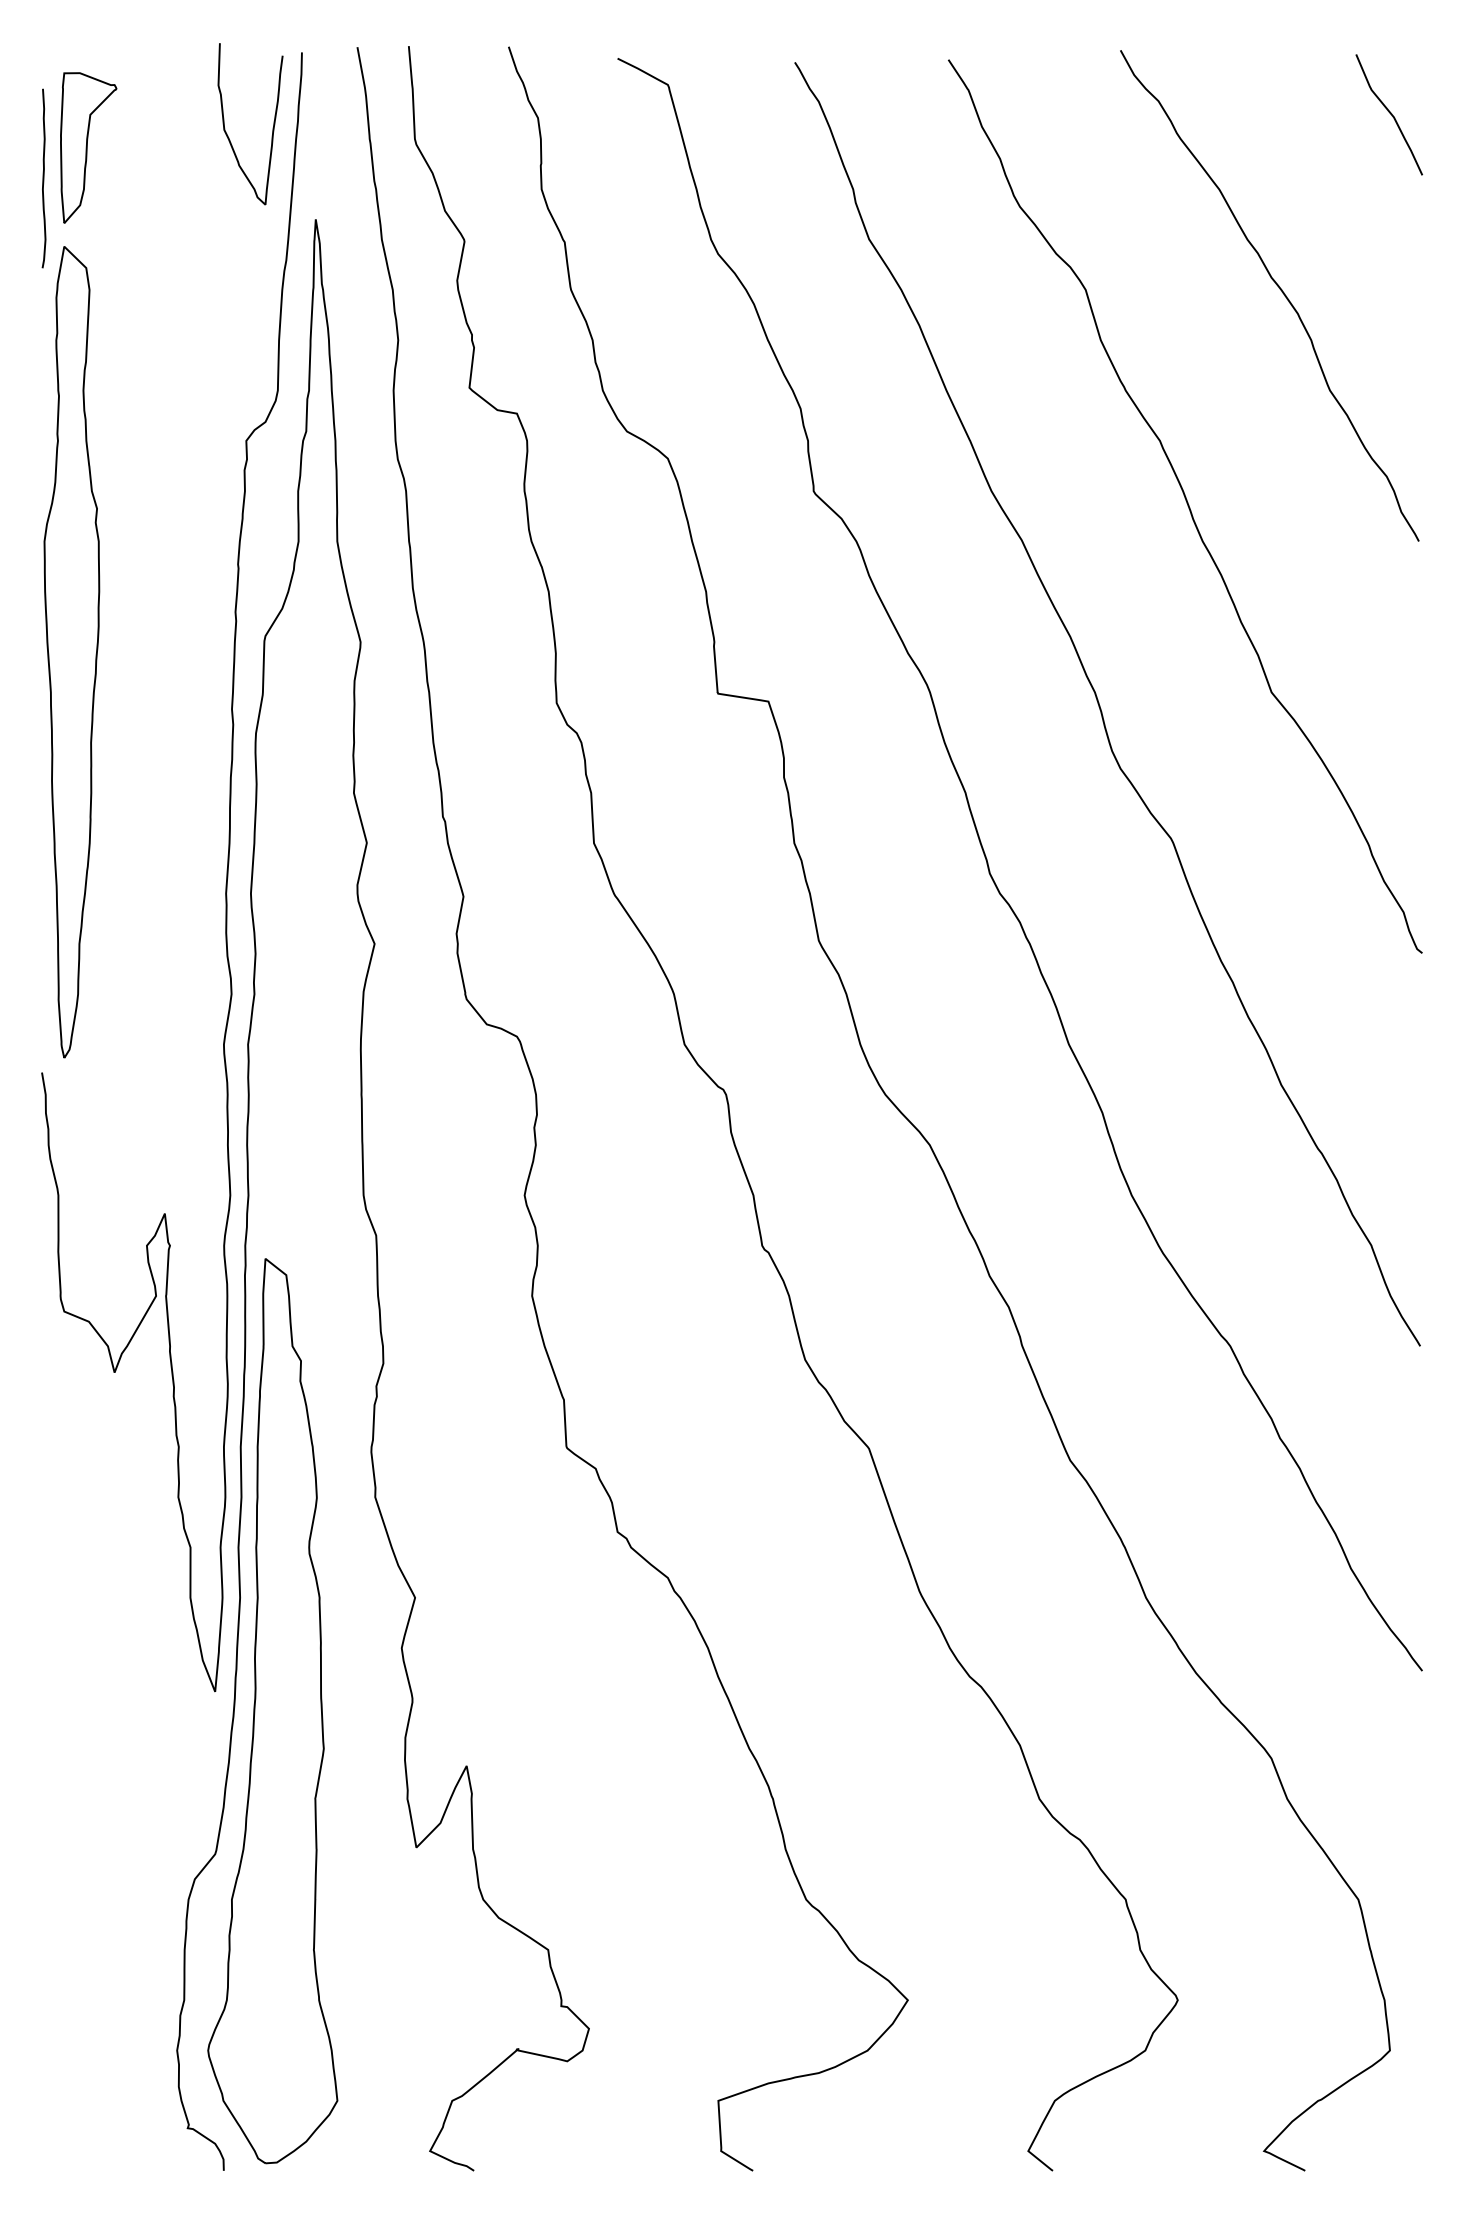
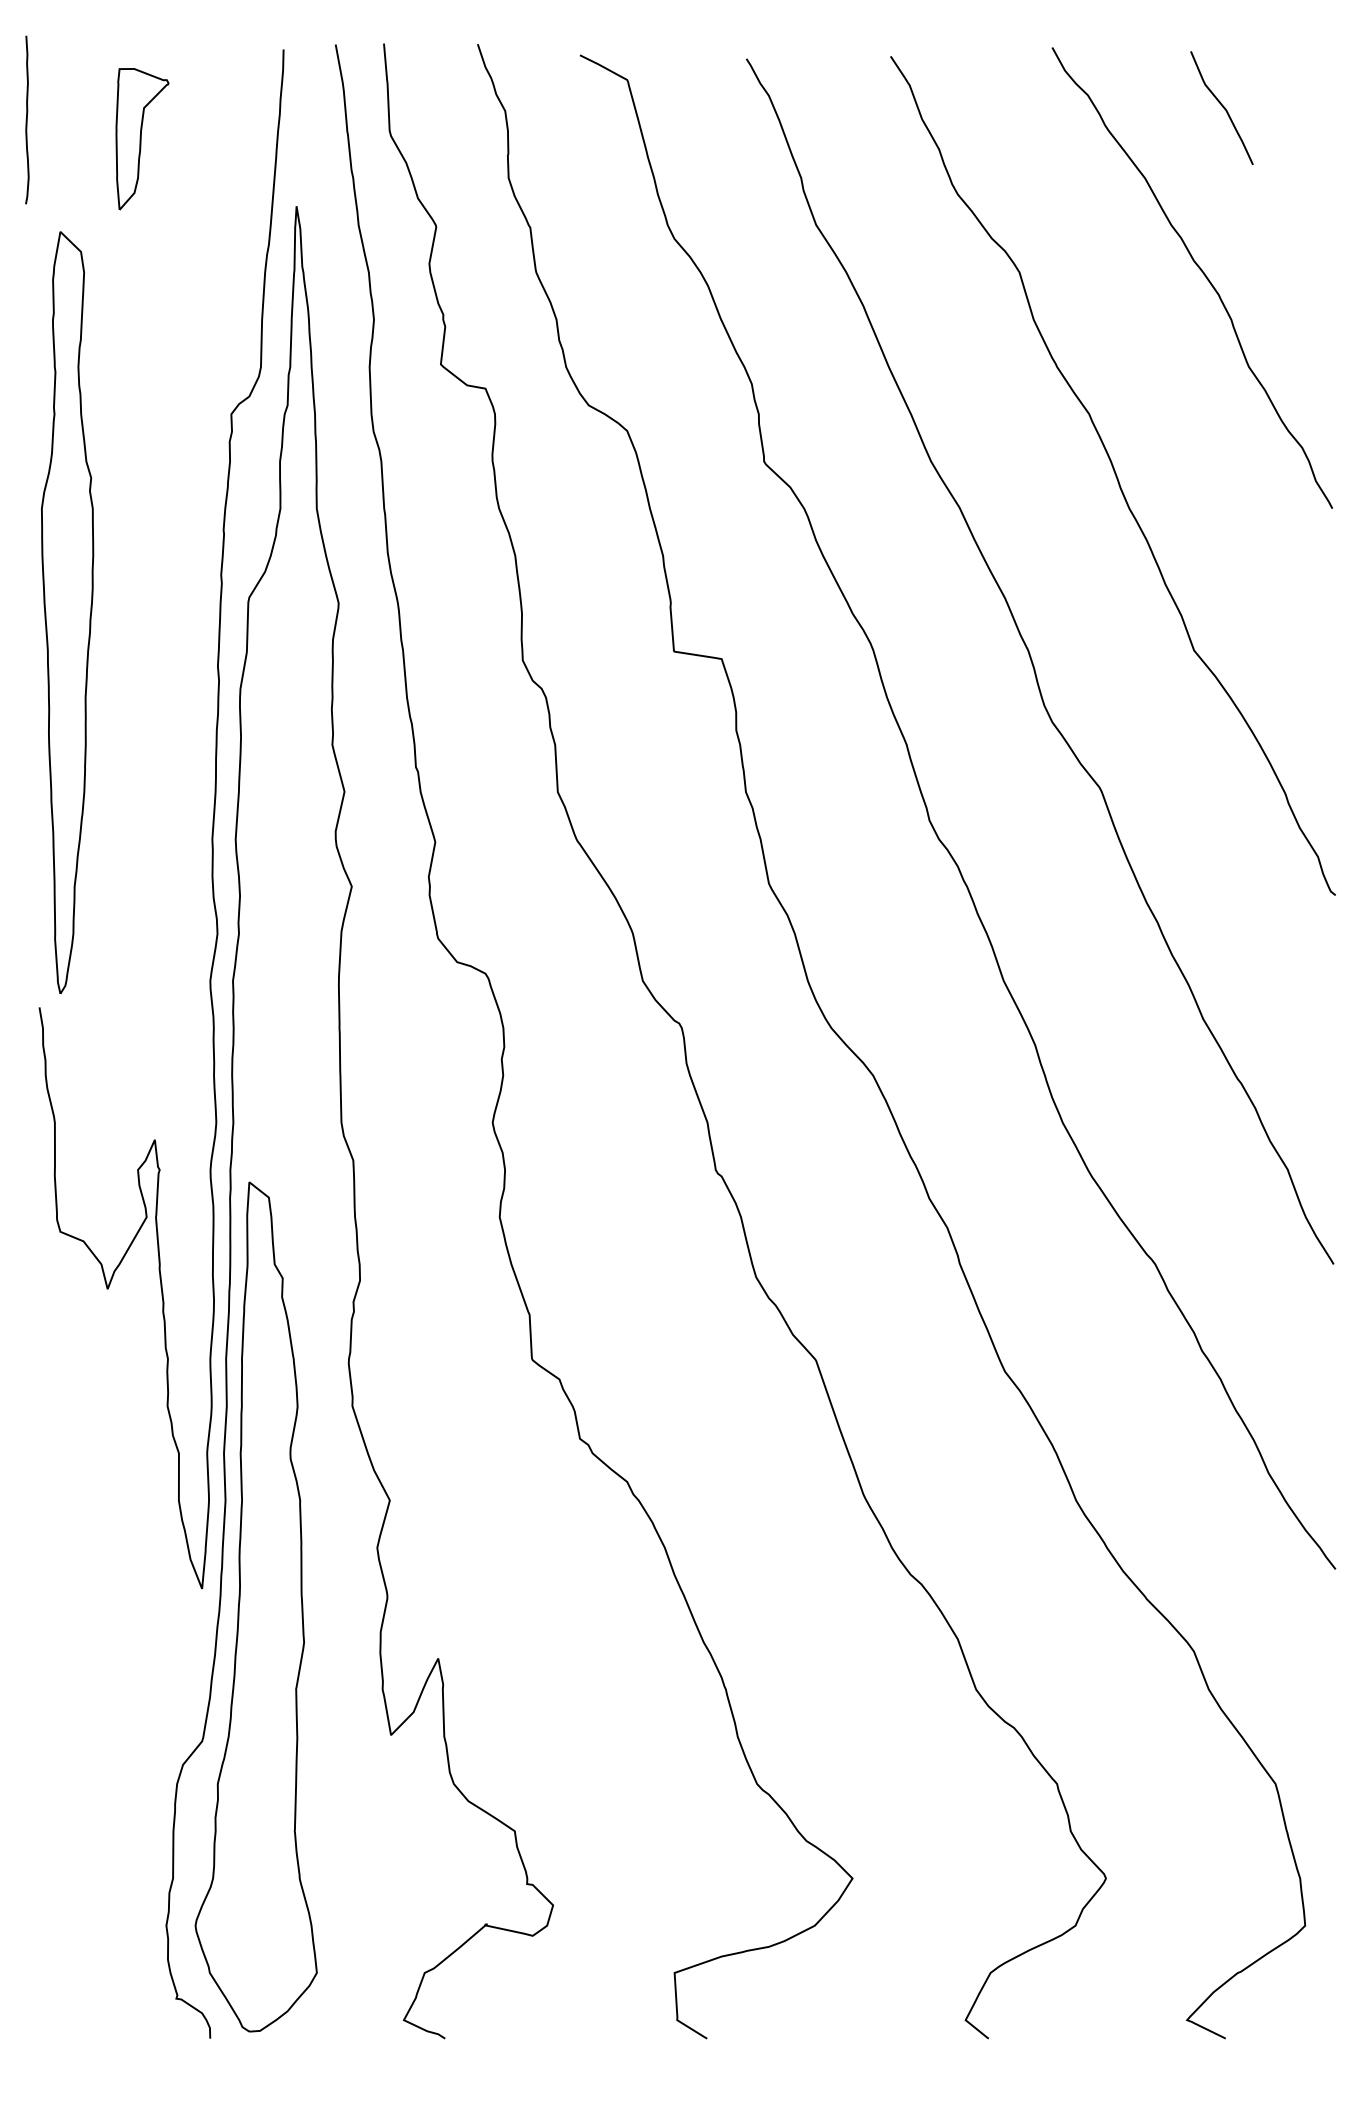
curve: (1389, 113) -> (1222, 106), moved
curve: (272, 127) -> (255, 119), removed
part: (88, 147) -> (142, 138), moved
curve: (43, 178) -> (26, 119), moved

